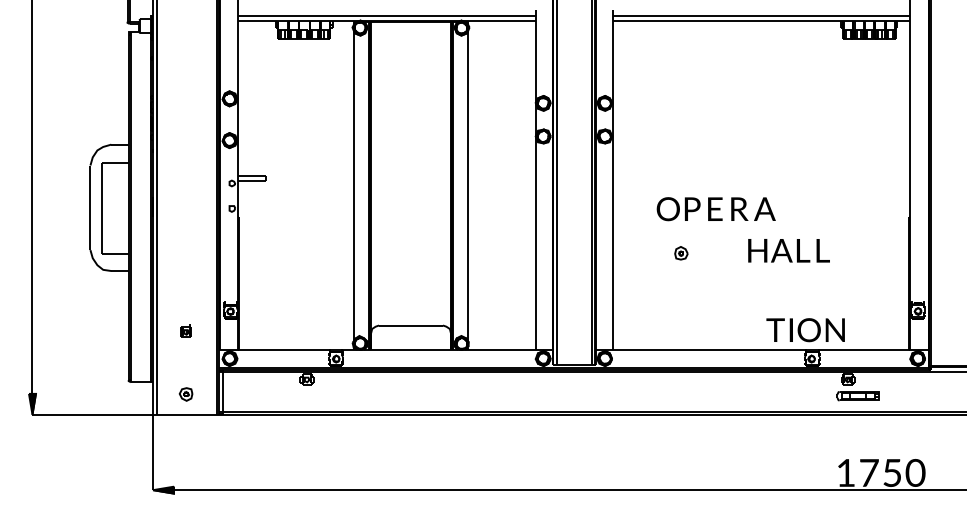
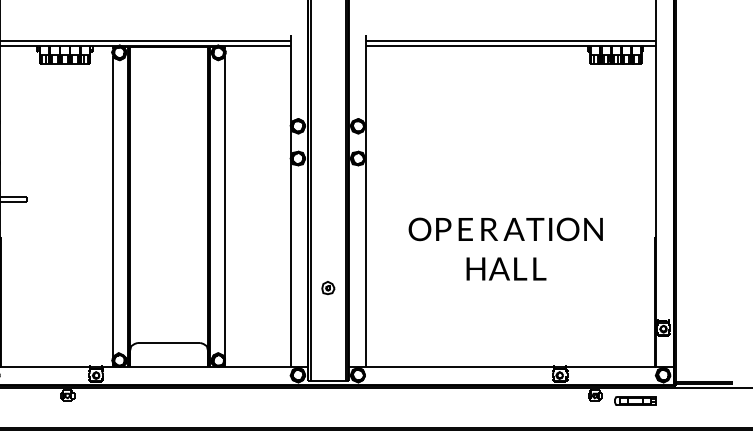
text: (788, 250) -> (505, 268), moved
part: (681, 253) -> (328, 288), moved
text: (805, 330) -> (564, 229), moved
part: (857, 396) -> (634, 401), moved

